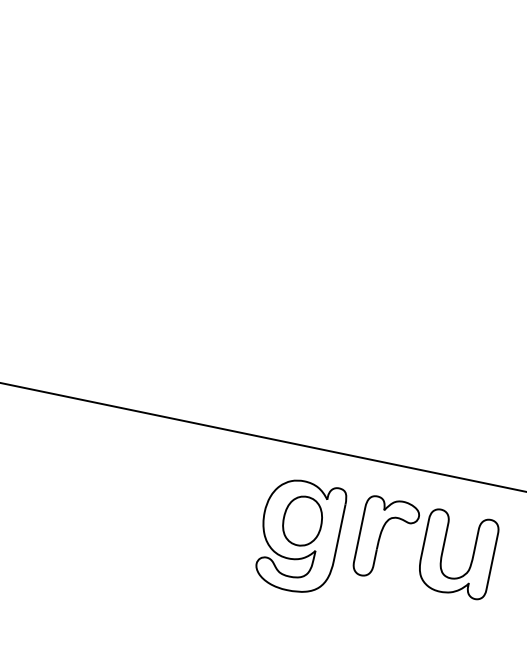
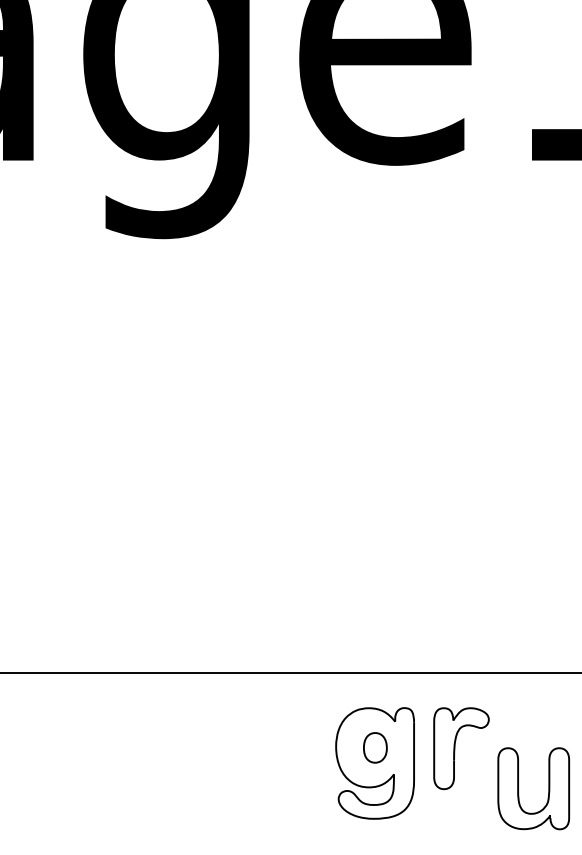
part: (302, 520) -> (375, 747), size x0.6
part: (443, 550) -> (518, 788), moved

